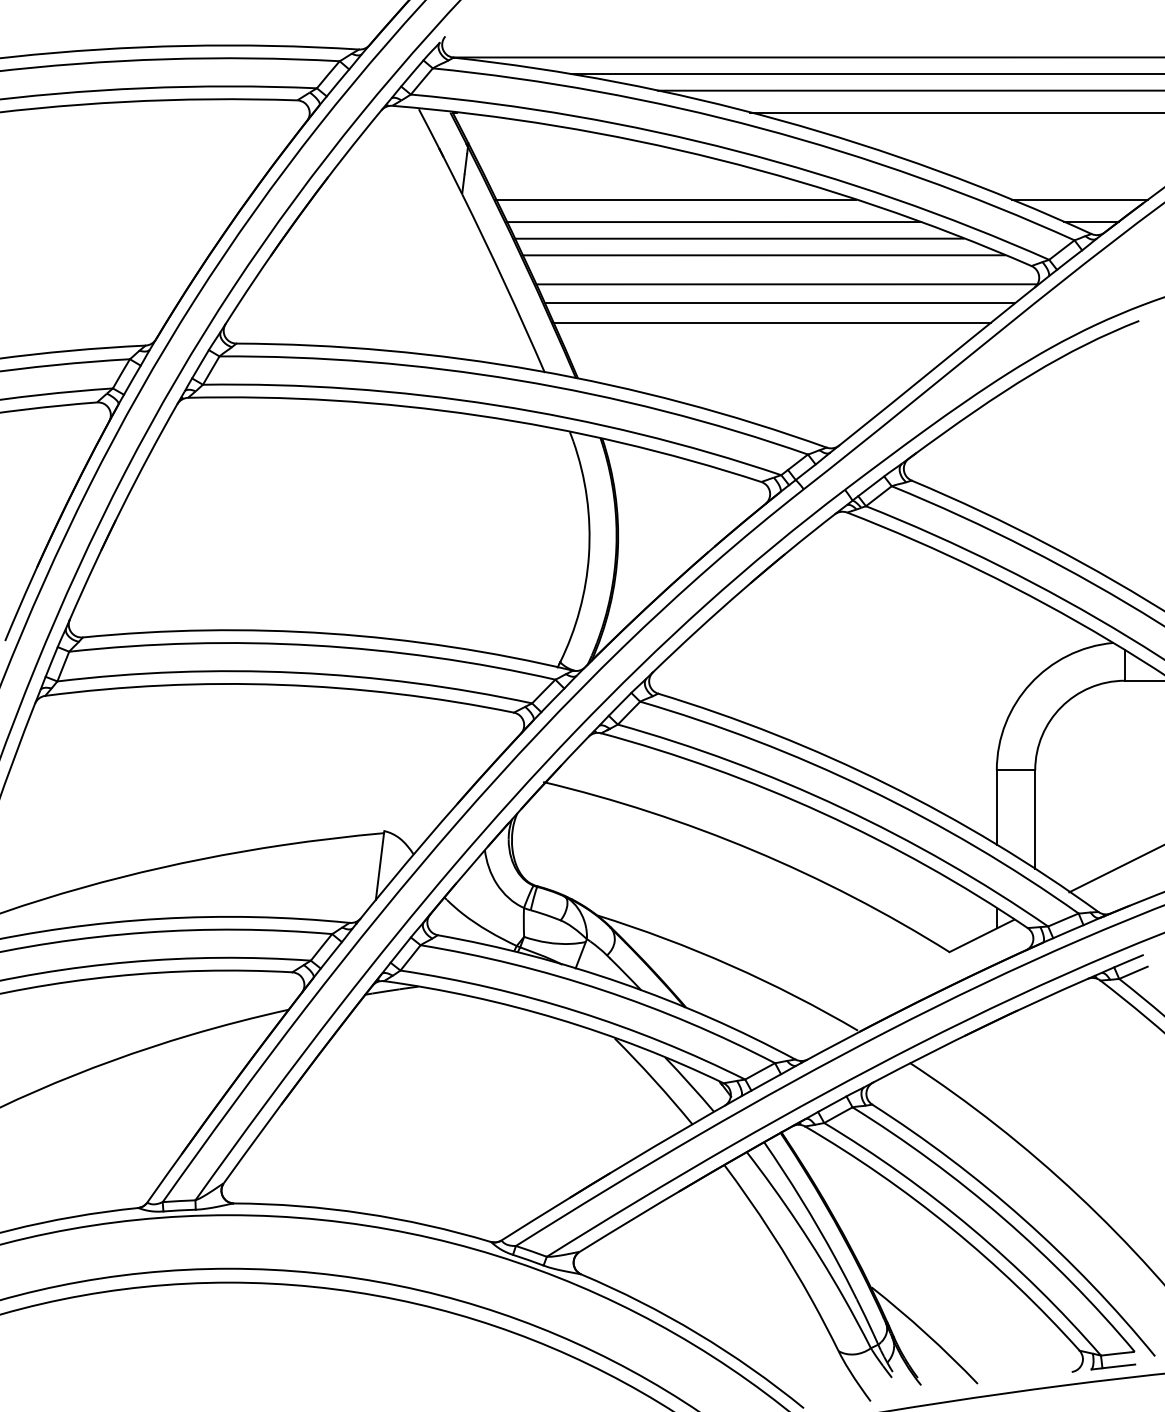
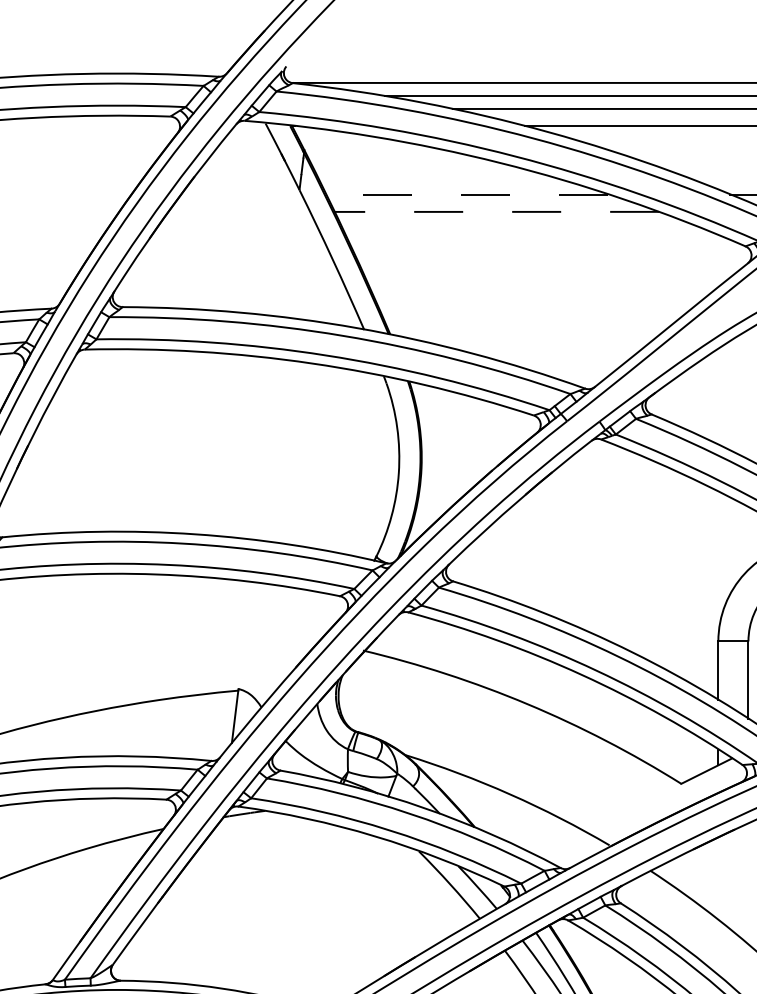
line: (675, 199) -> (466, 194), solid -> dashed
line: (713, 222) -> (496, 212), solid -> dashed
line: (738, 238) -> (516, 224), removed
line: (763, 255) -> (535, 238), removed
line: (786, 284) -> (553, 260), removed
line: (779, 303) -> (548, 275), removed
line: (772, 322) -> (542, 290), removed

